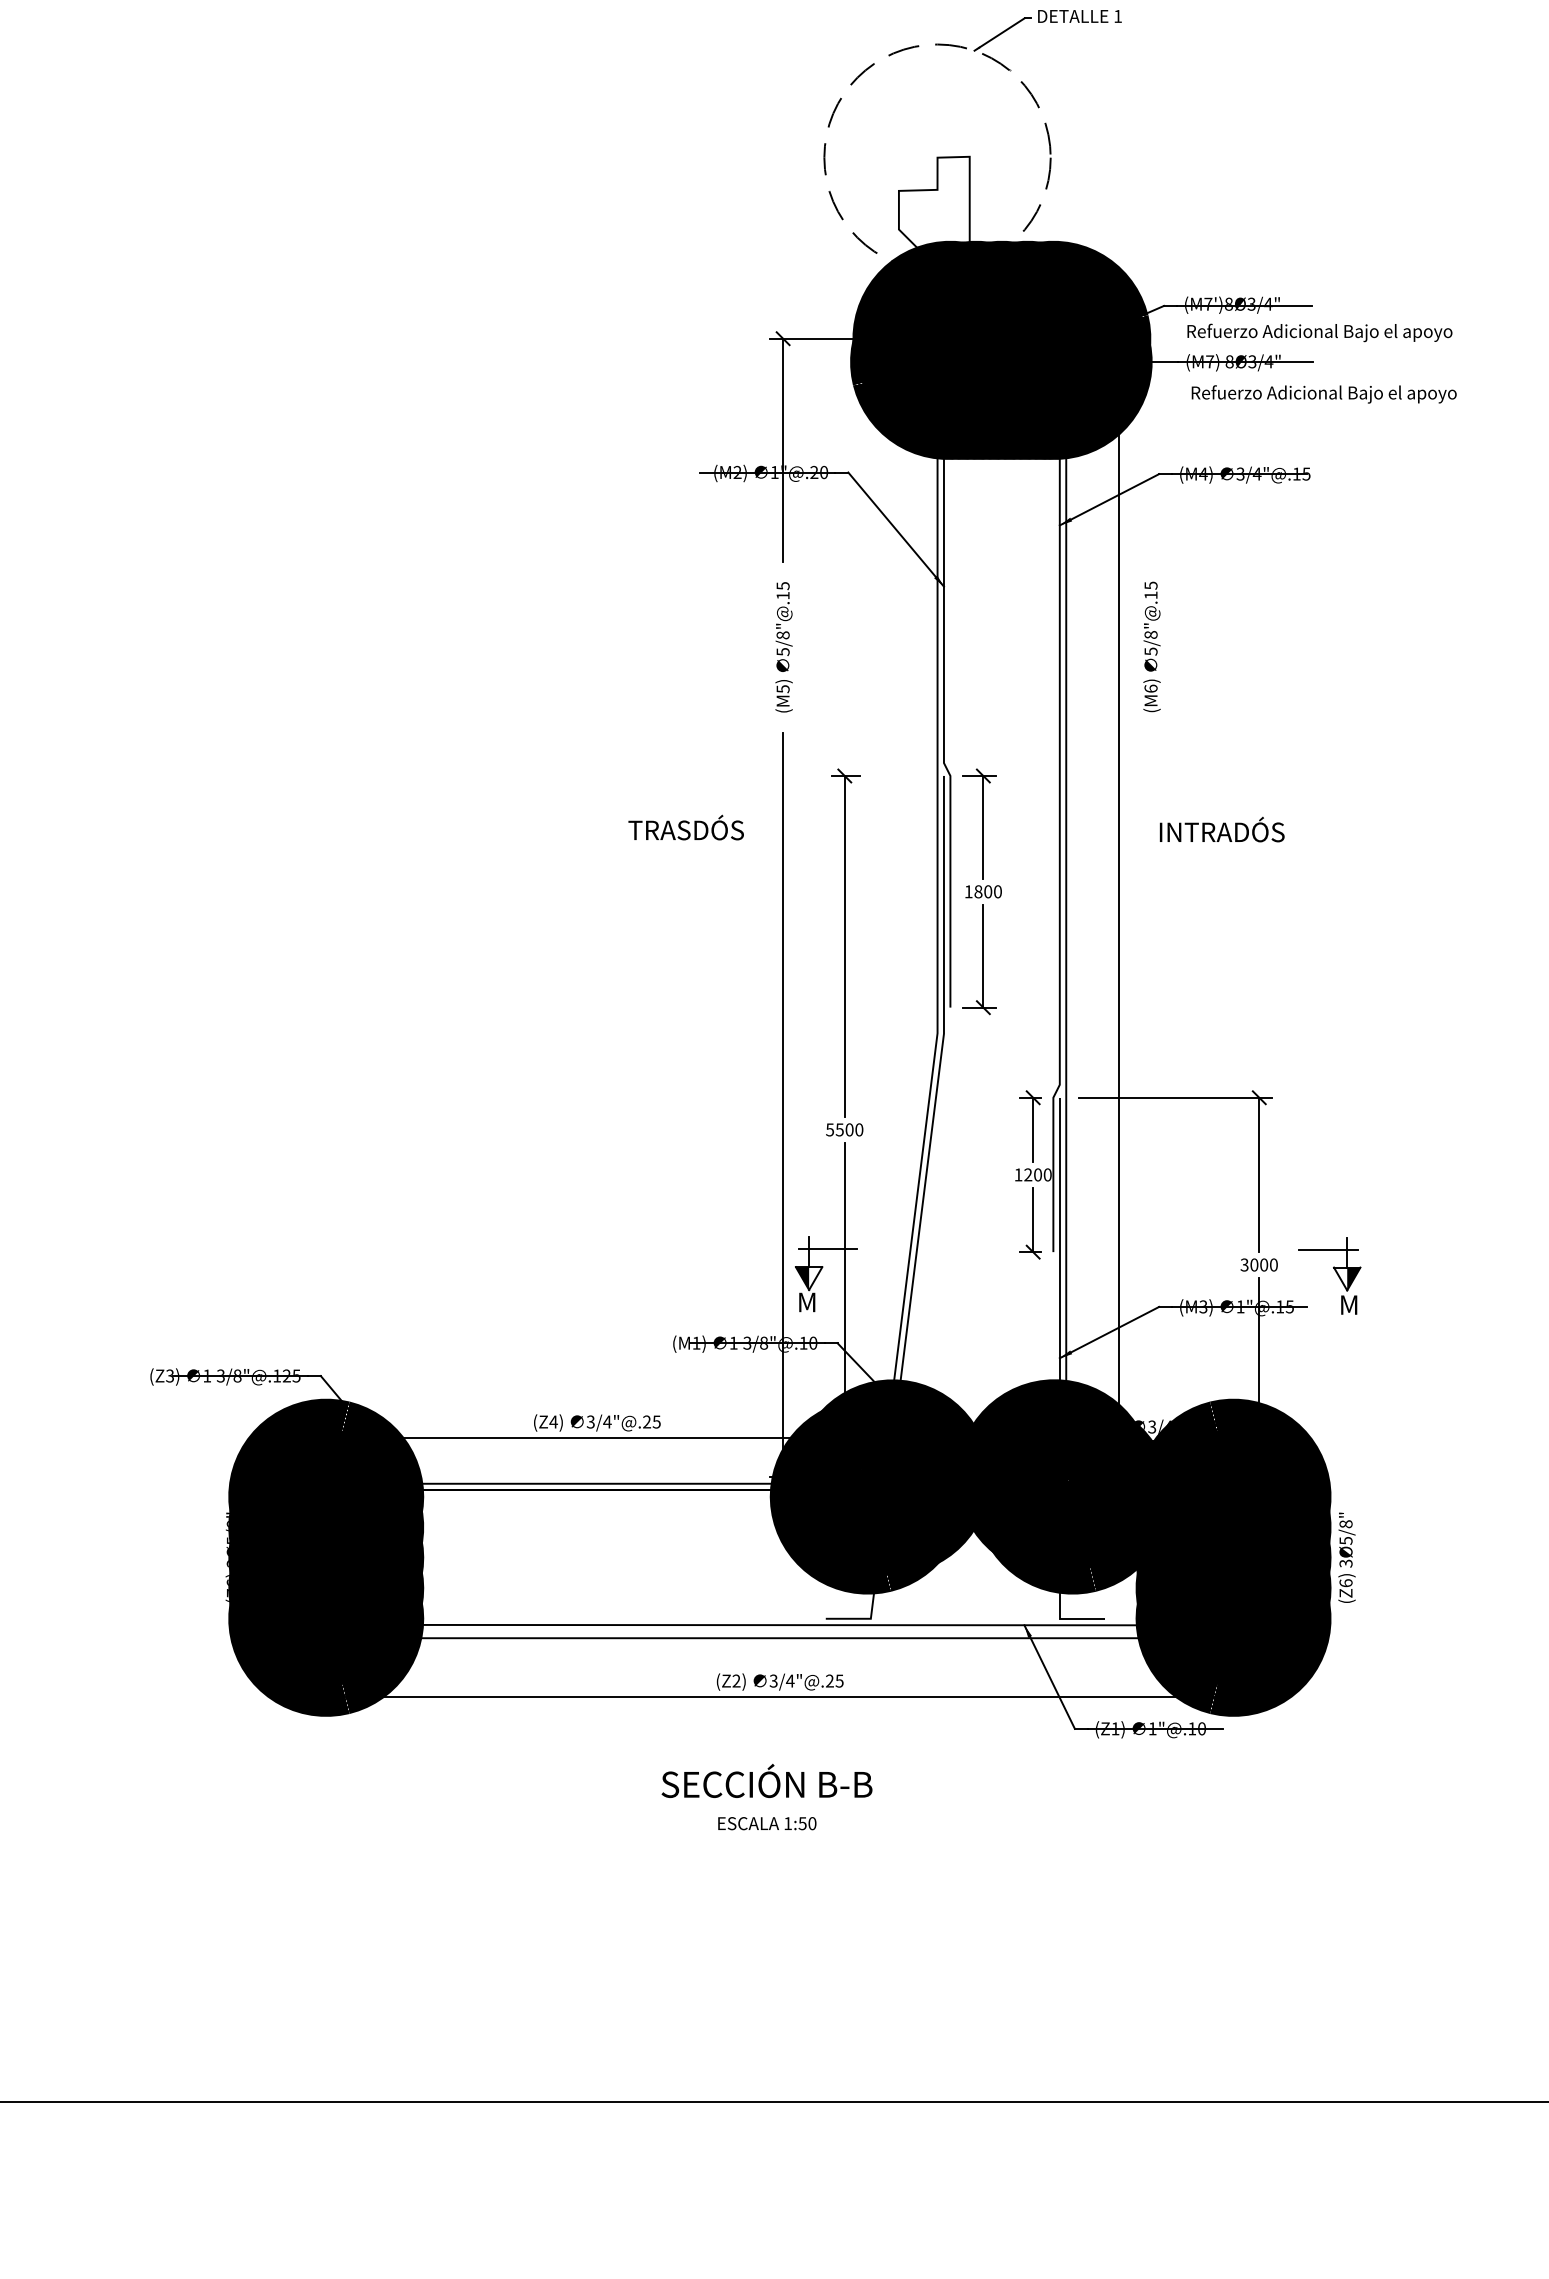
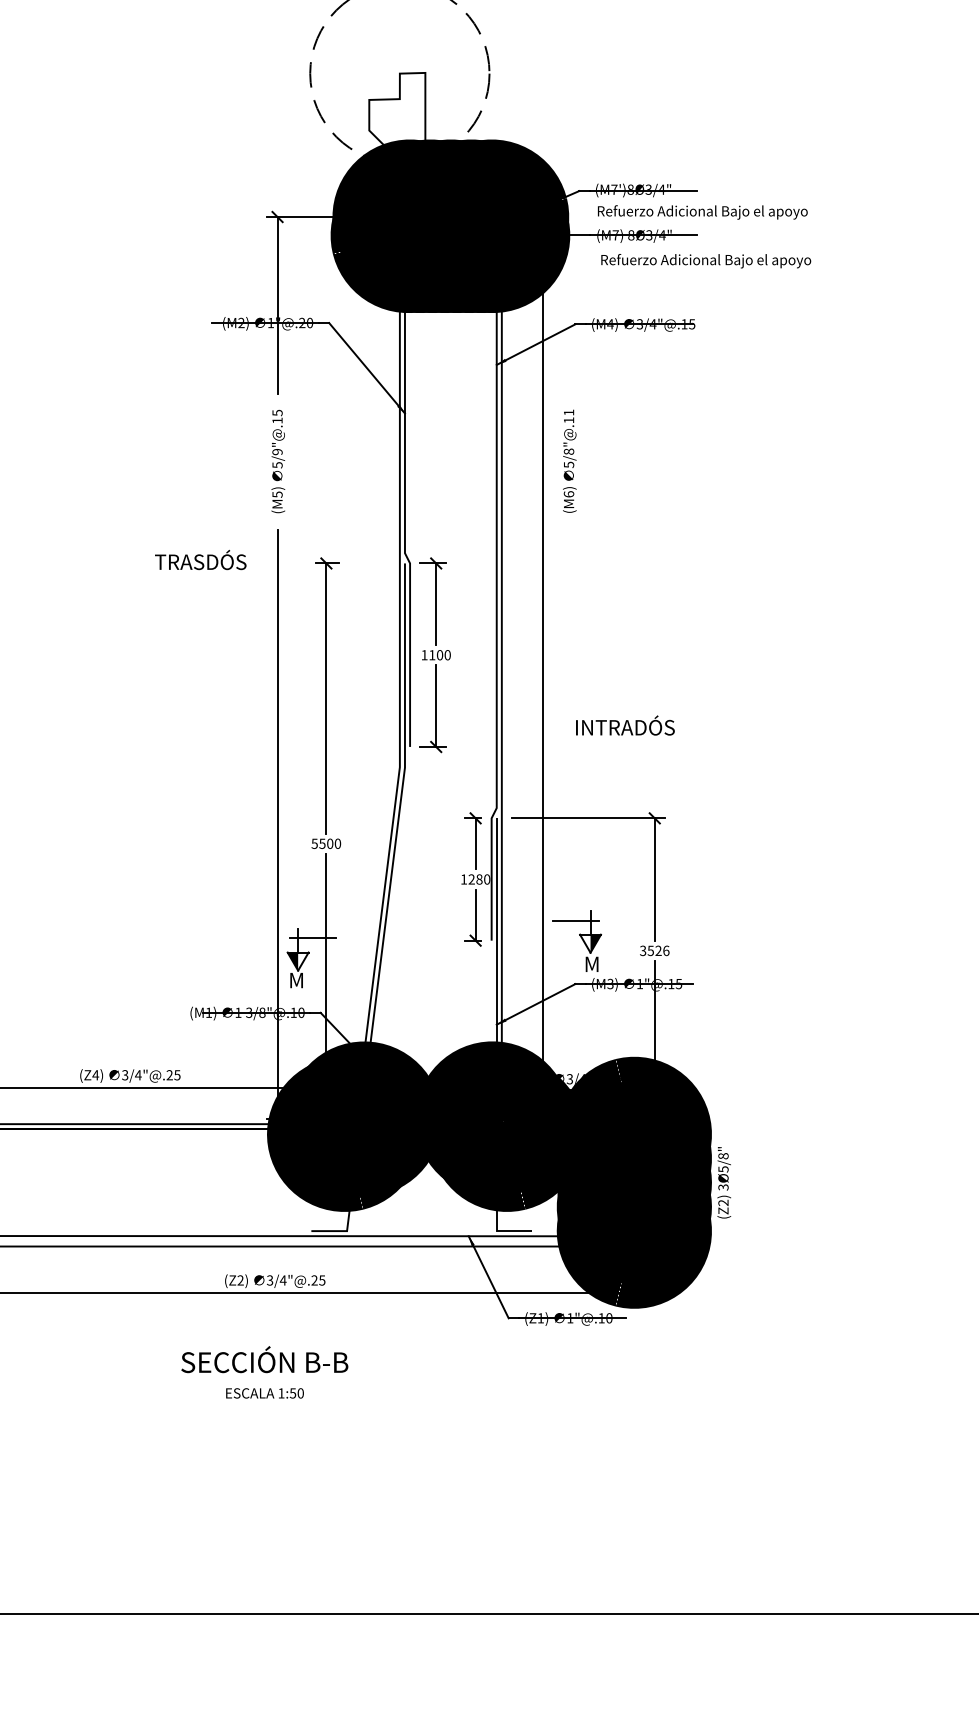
text: (1150, 585) -> (568, 412), 5/8"@.15 -> 5/8"@.11
text: (782, 635) -> (277, 452), 5/8"@.15 -> 5/9"@.15
text: (685, 827) -> (200, 559), moved
text: (1221, 829) -> (624, 725), moved
text: (978, 891) -> (432, 654), 1800 -> 1100
text: (1038, 1175) -> (479, 879), 1200 -> 1280
text: (1263, 1264) -> (658, 950), 3000 -> 3526
part: (1335, 1272) -> (581, 938), moved
text: (1345, 1583) -> (723, 1203), (Z6) -> (Z2)

